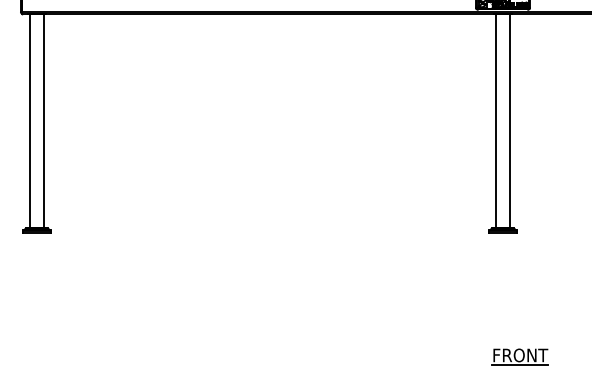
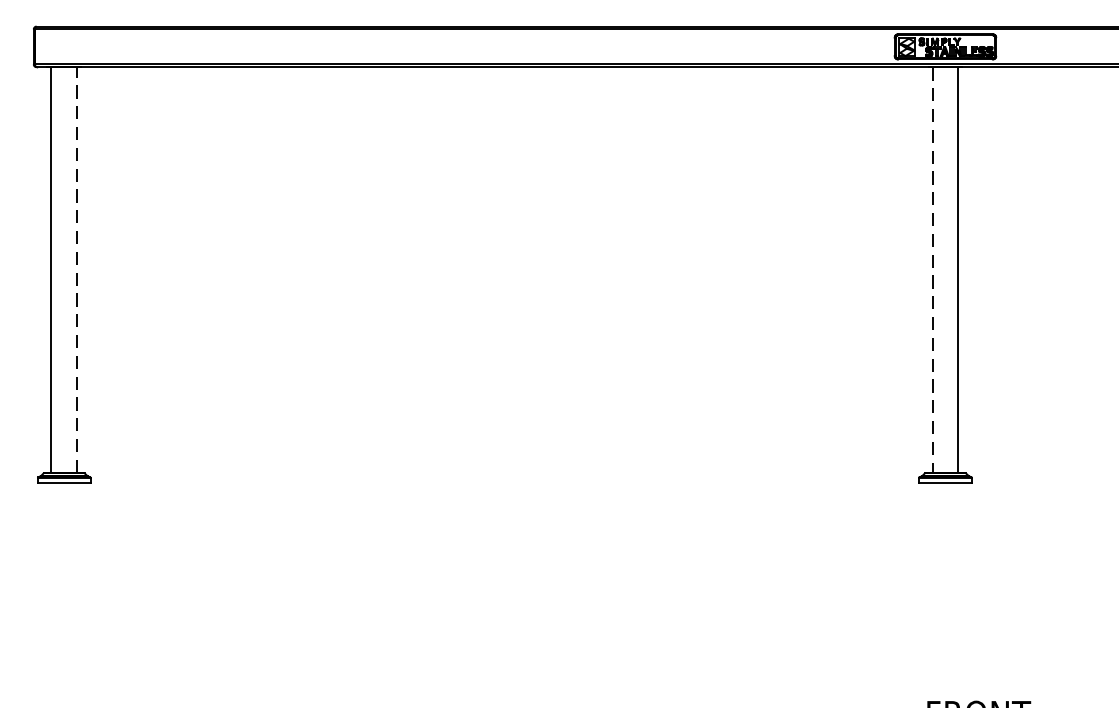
line: (43, 120) -> (76, 269), solid -> dashed
line: (496, 121) -> (933, 271), solid -> dashed

